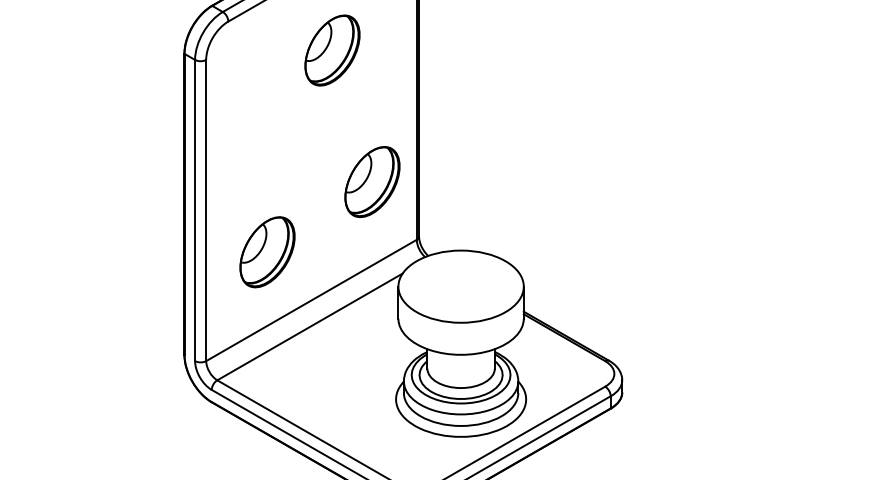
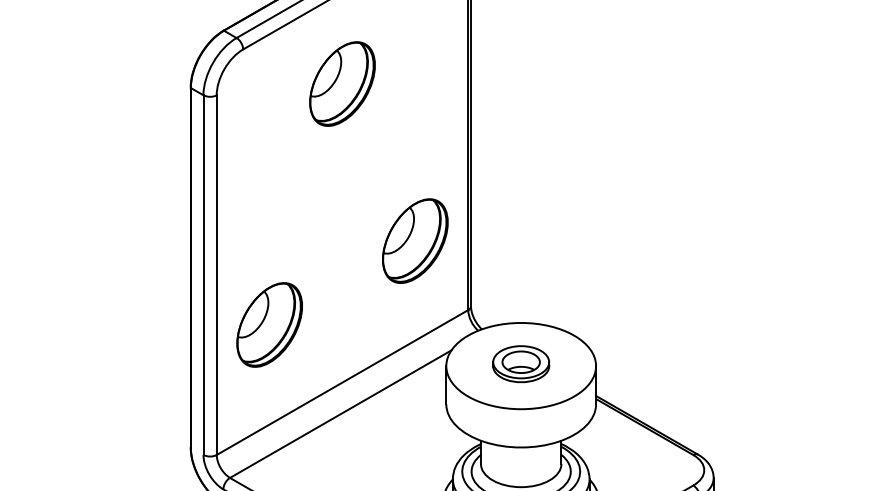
part: (332, 50) -> (342, 83), moved
part: (267, 252) -> (269, 325), moved
part: (460, 284) -> (520, 363), added

